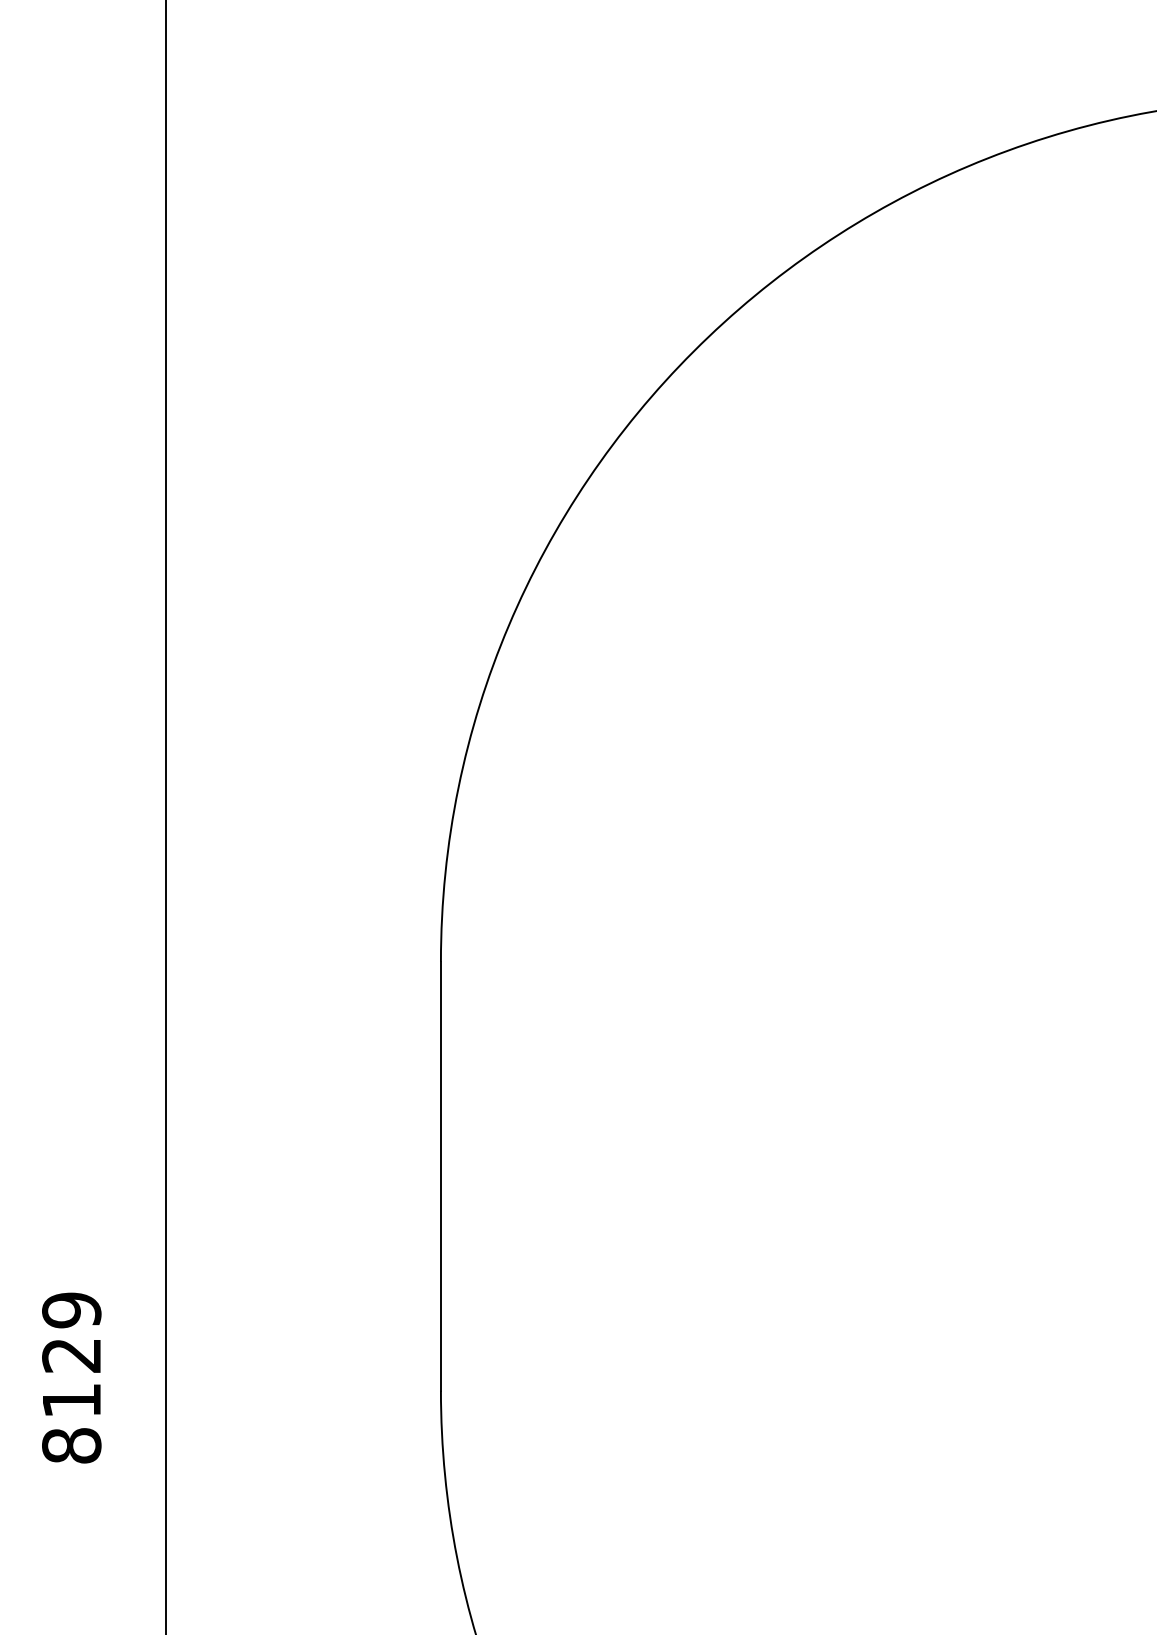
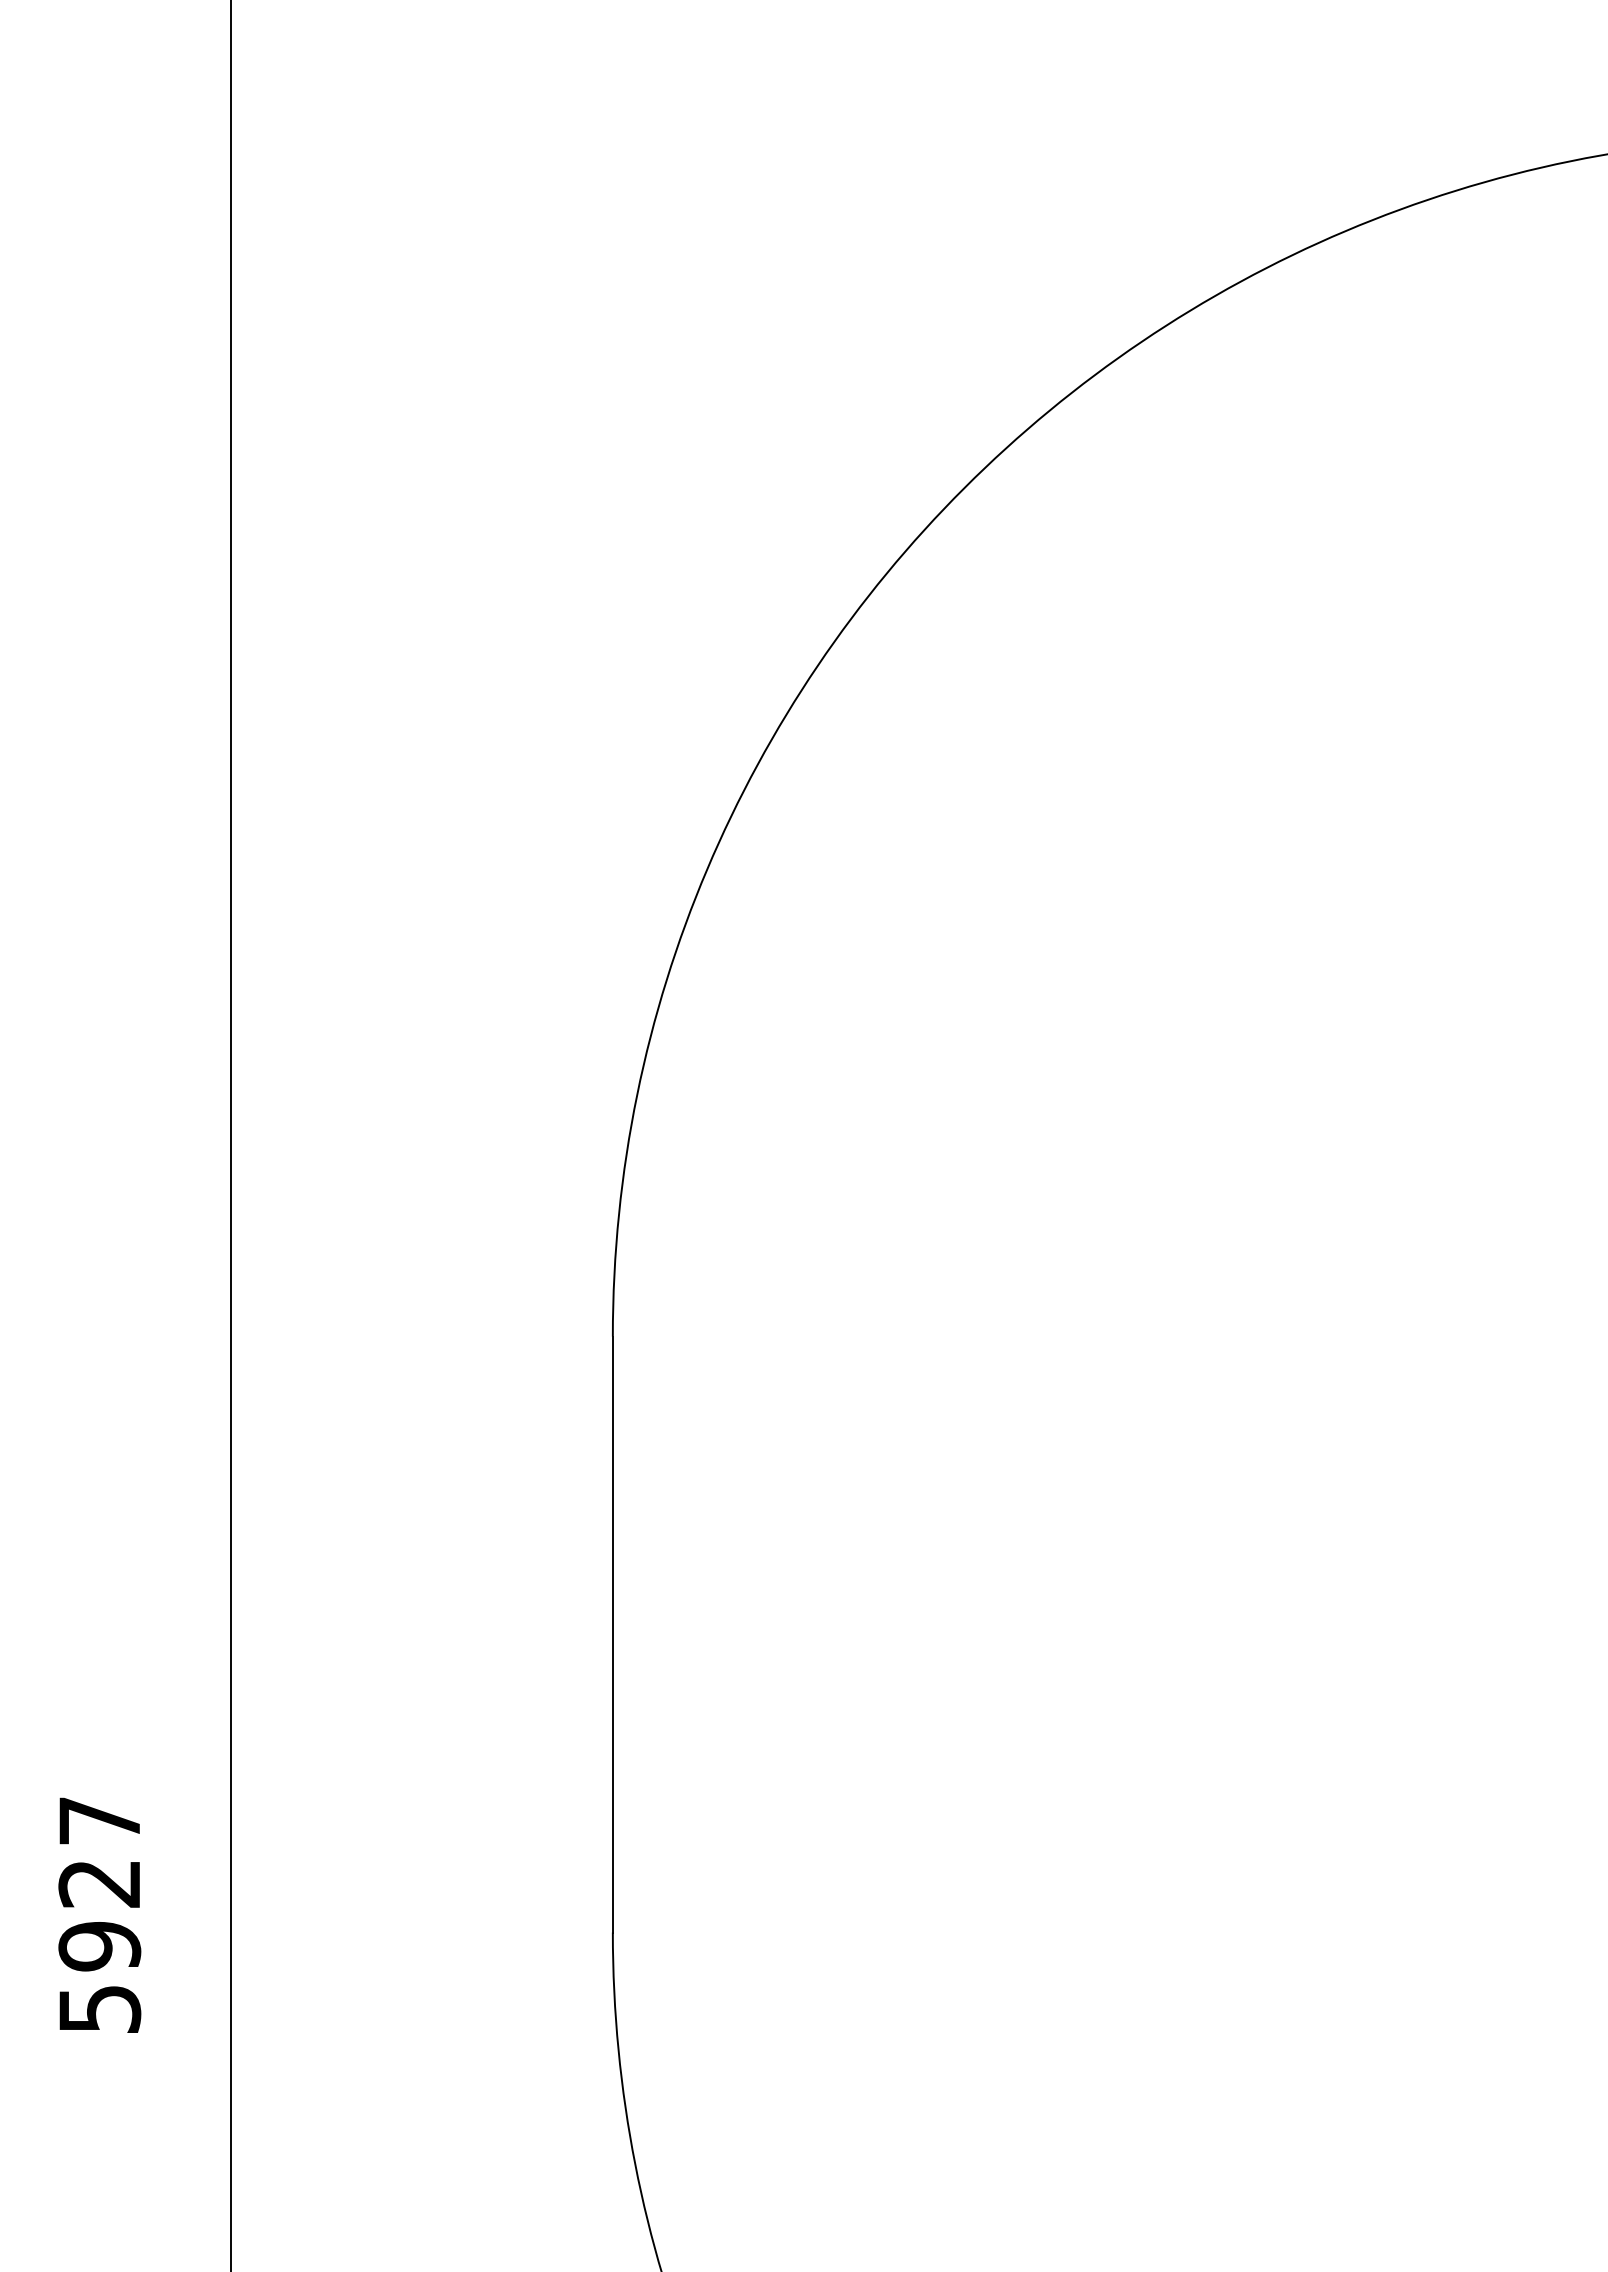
text: (71, 1377) -> (99, 1914), 8129 -> 5927

